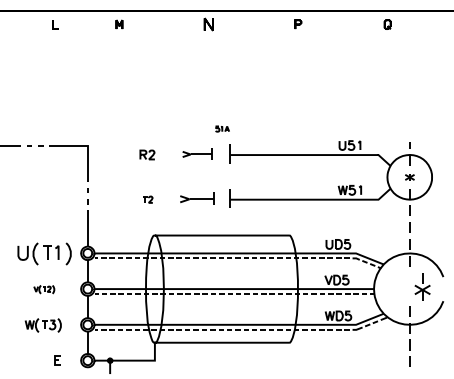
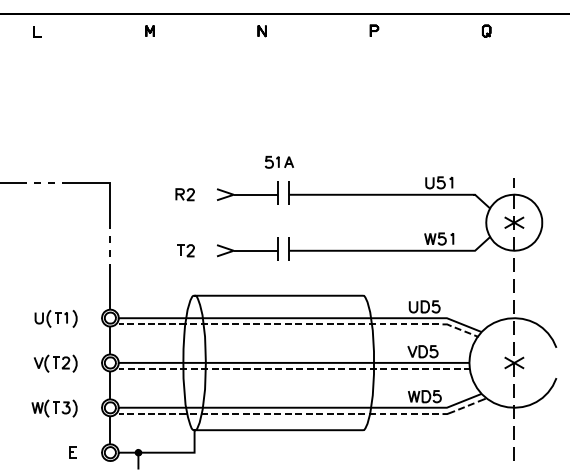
part: (56, 24) -> (37, 31), moved
part: (208, 24) -> (261, 31), size x0.71
part: (222, 128) -> (279, 161), size x1.67
part: (197, 153) -> (247, 192), size x1.67
part: (409, 177) -> (514, 222), size x1.67
part: (197, 197) -> (247, 248), size x1.43
part: (147, 199) -> (185, 250), size x1.43
part: (44, 253) -> (55, 318), size x0.62
part: (422, 287) -> (514, 359), moved
part: (44, 289) -> (55, 363), size x1.67

